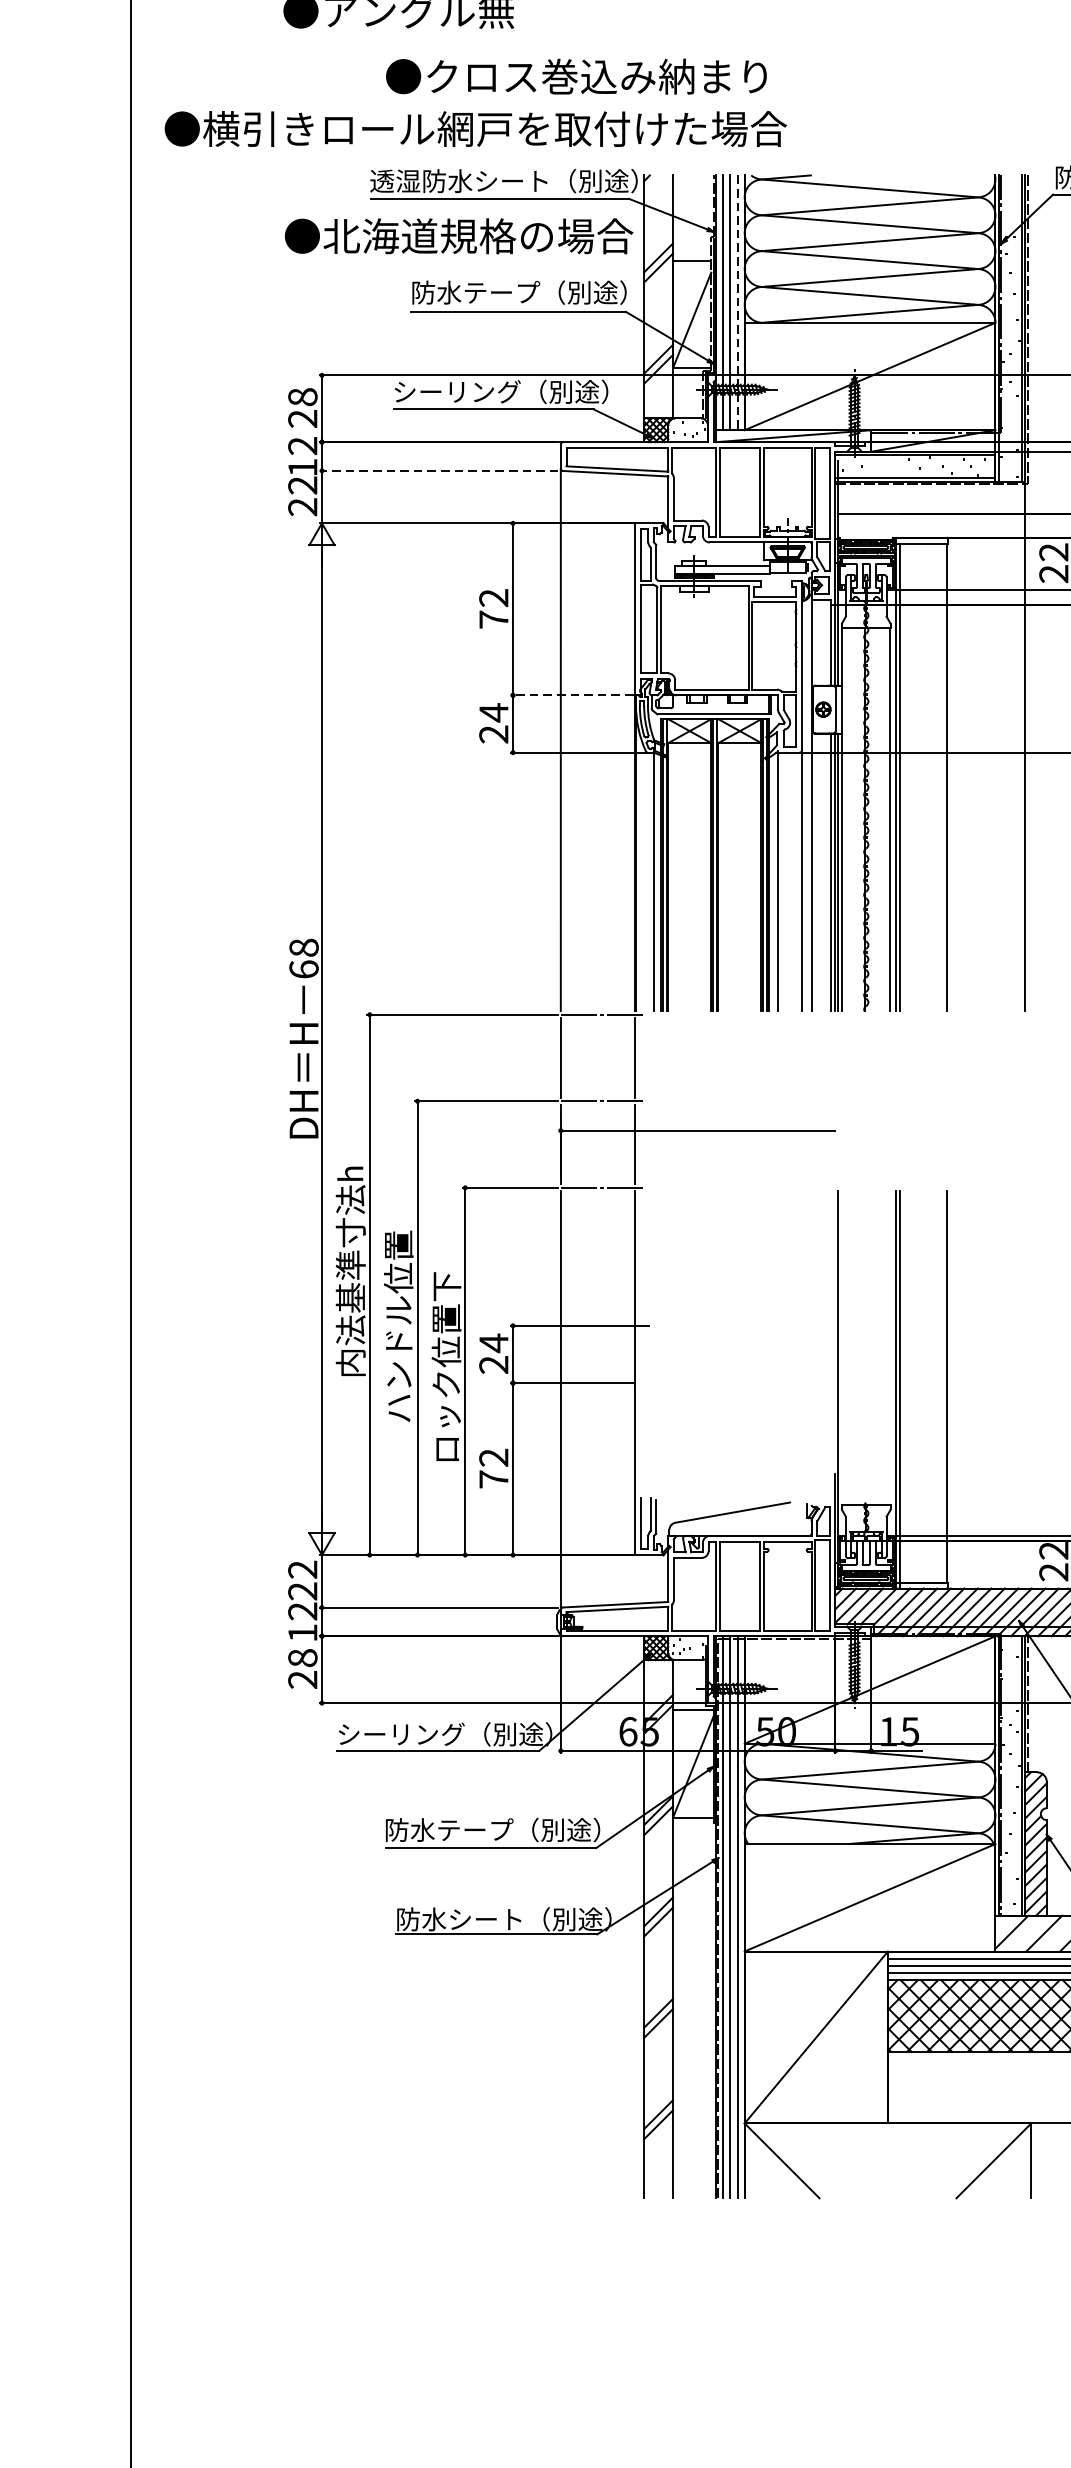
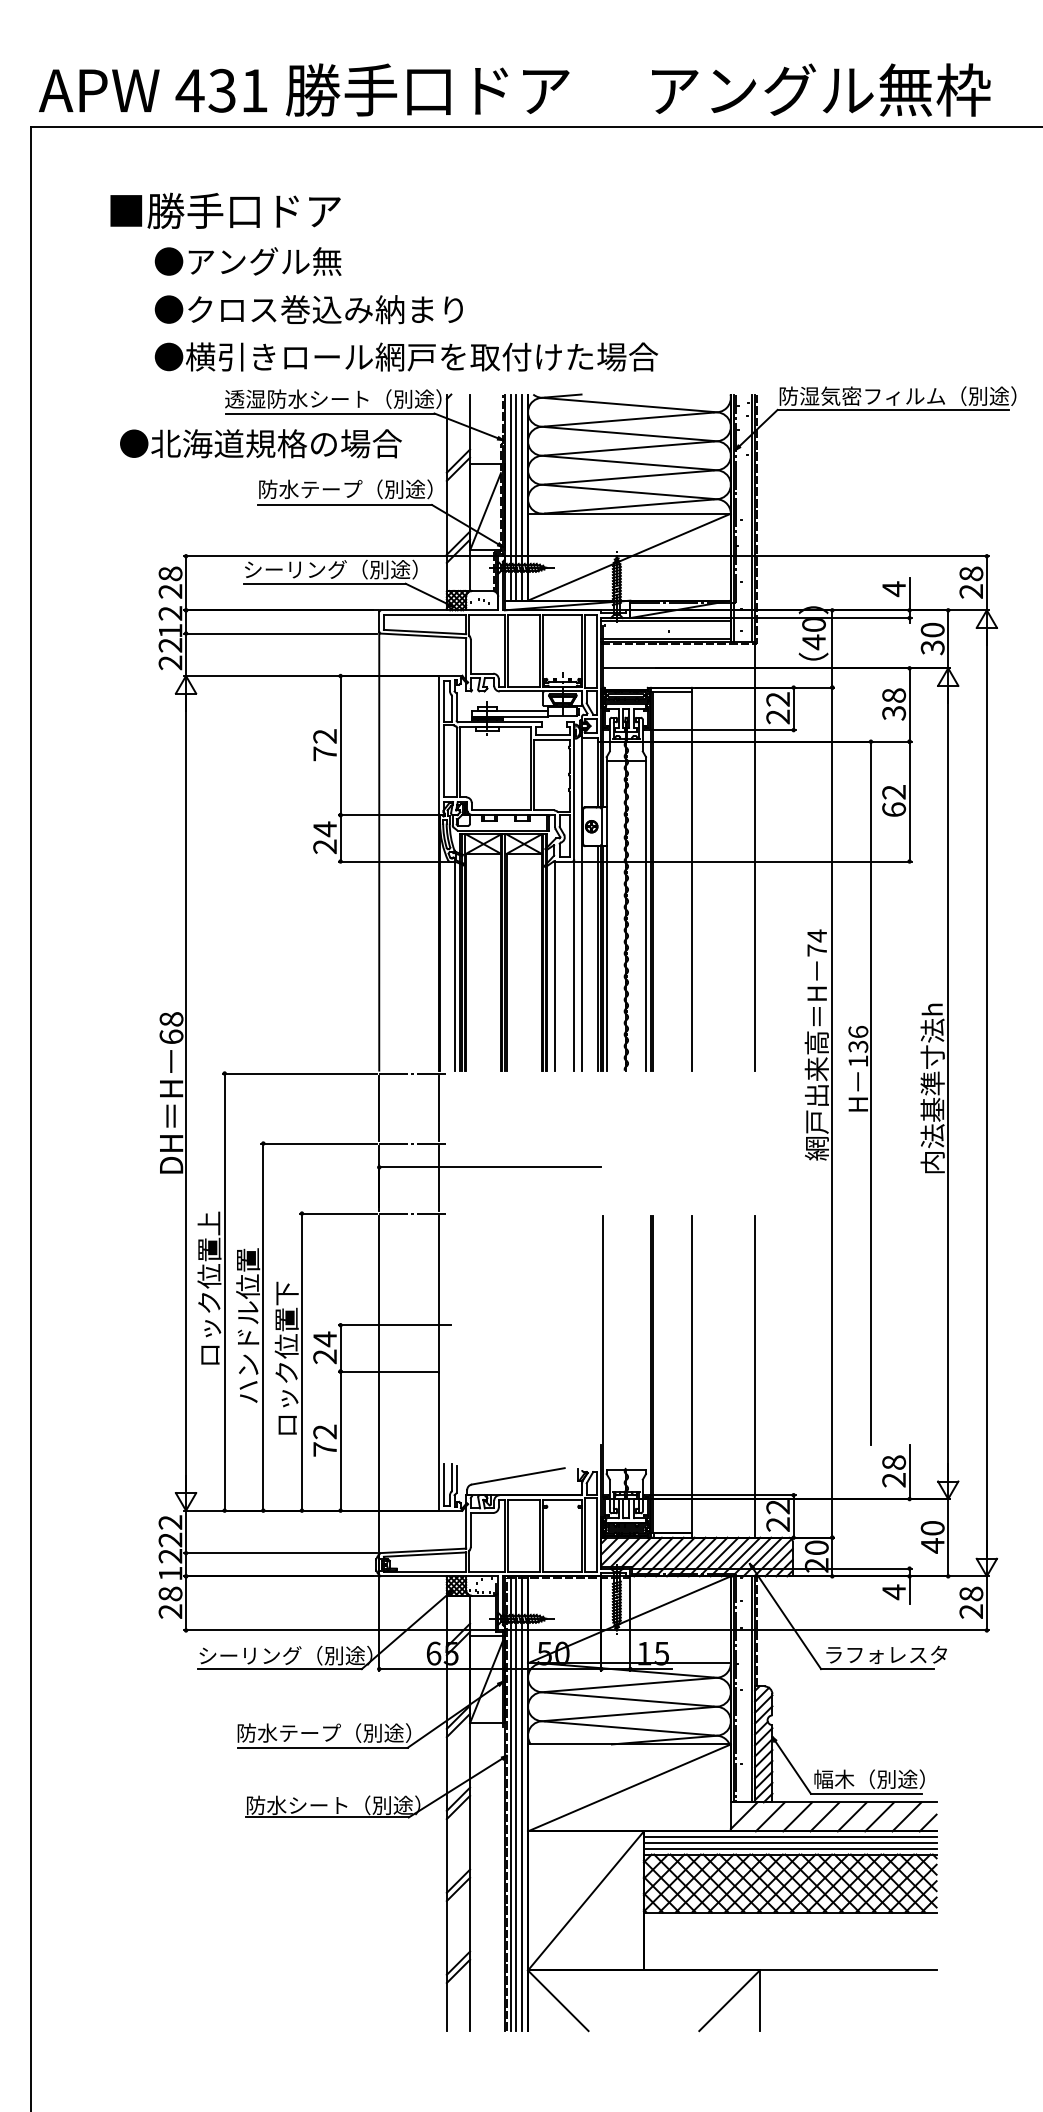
text: (575, 76) -> (308, 309), moved
text: (474, 128) -> (405, 356), moved
text: (458, 235) -> (260, 443), moved
line: (737, 303) -> (522, 498), dashed -> solid
line: (438, 470) -> (280, 633), dashed -> solid
line: (572, 695) -> (388, 815), dashed -> solid
text: (350, 1270) -> (209, 1280), 内法基準寸法h -> ロック位置上
line: (1025, 1389) -> (755, 1376), added

